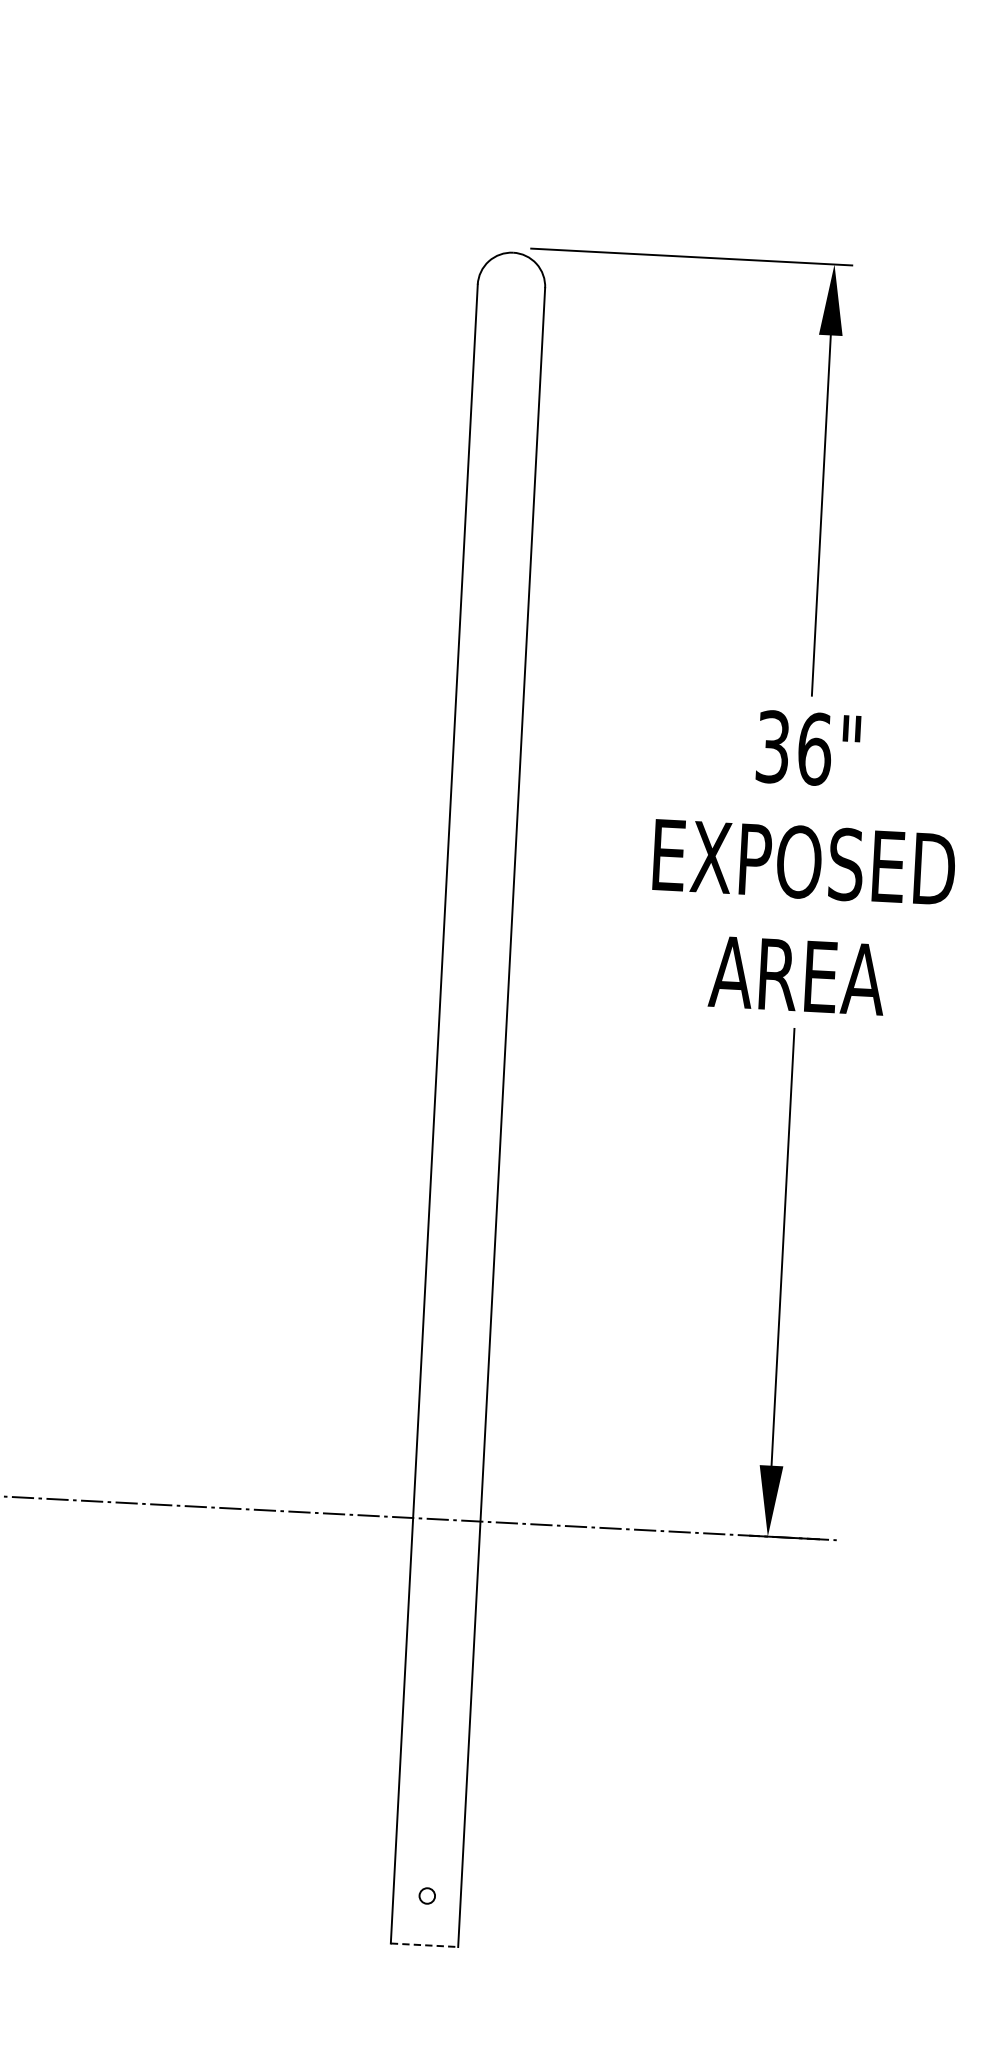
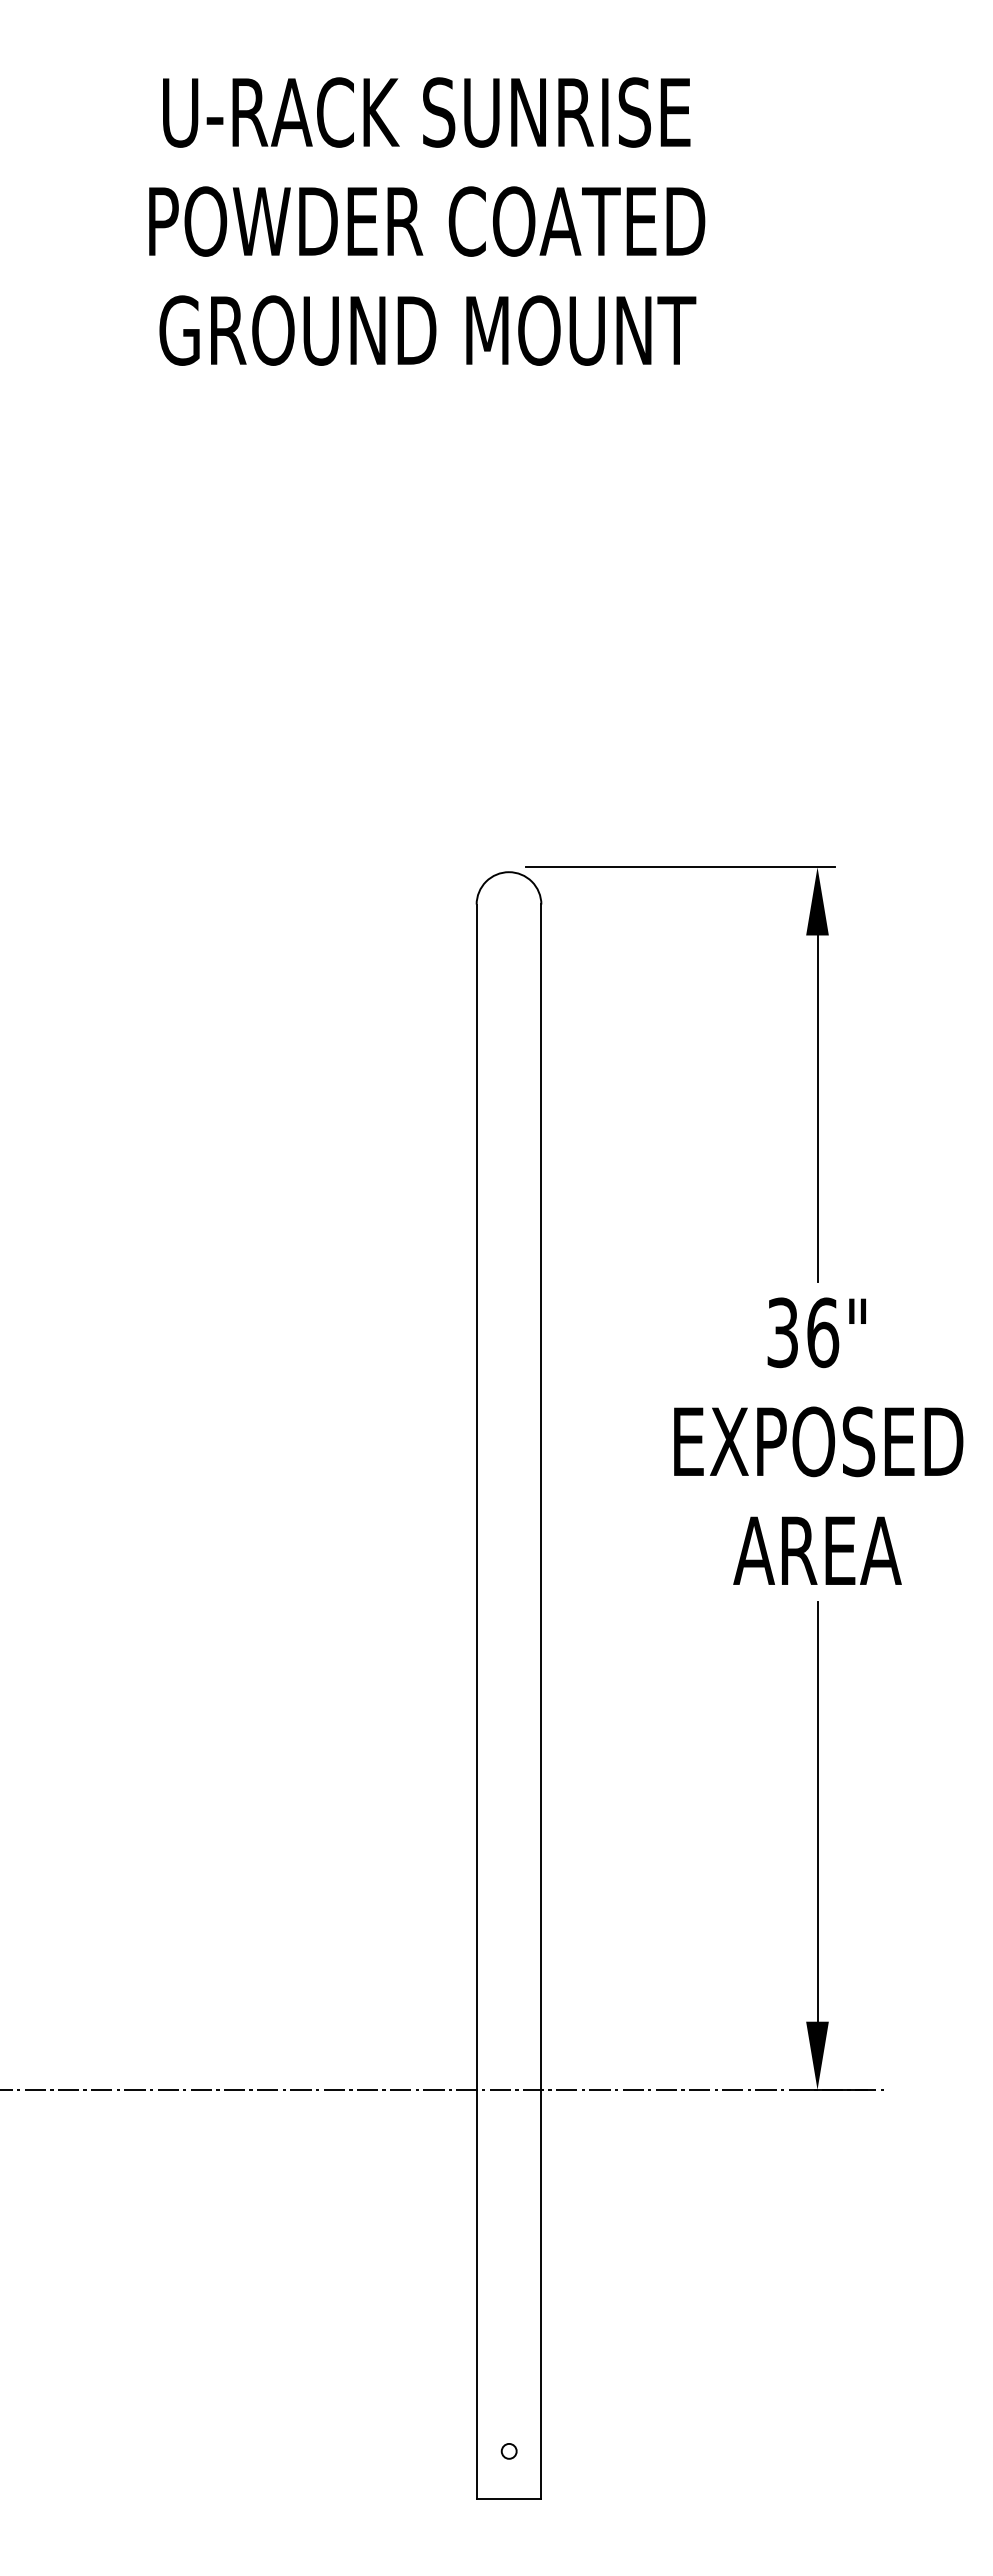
line: (425, 1945) -> (509, 2498), dashed -> solid

